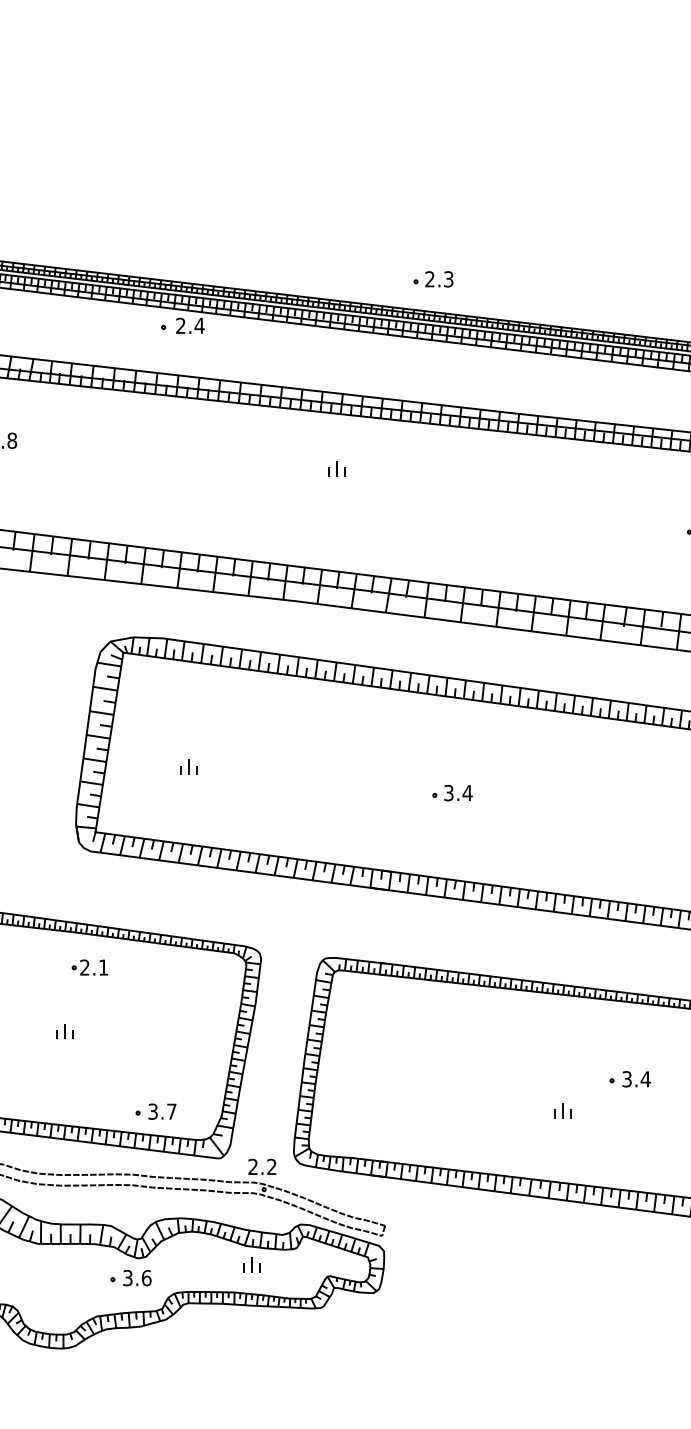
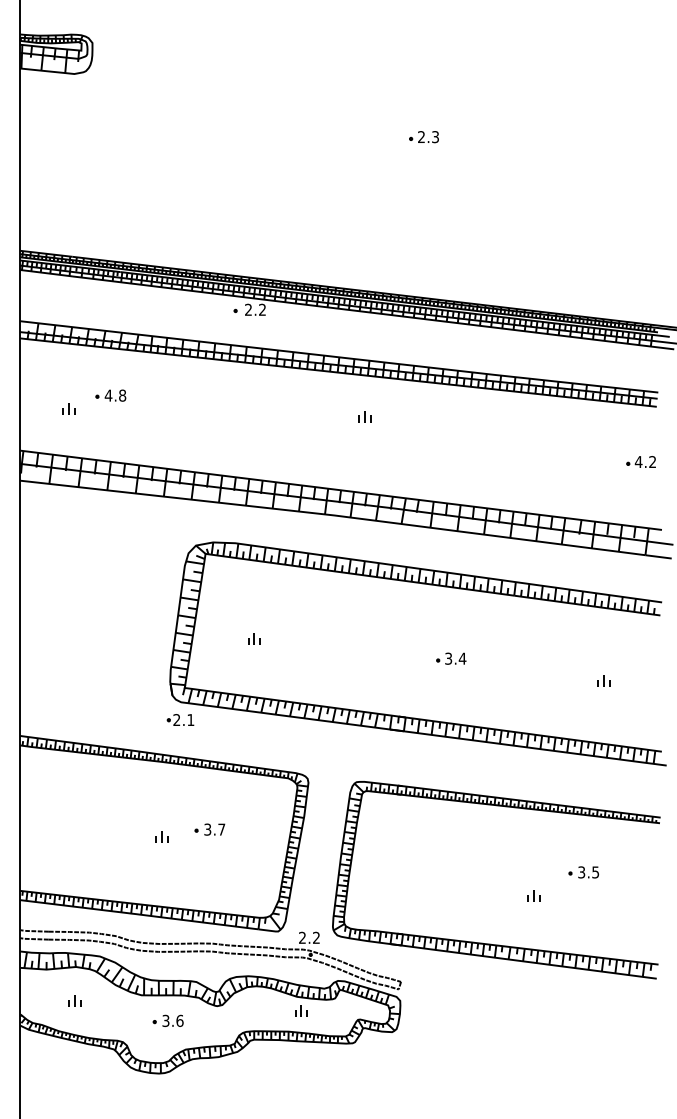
part: (432, 279) -> (423, 137), moved
text: (199, 325) -> (262, 309), 2.4 -> 2.2
part: (656, 822) -> (603, 680), added
part: (89, 966) -> (180, 719), moved
text: (645, 1079) -> (595, 872), 3.4 -> 3.5
part: (155, 1111) -> (209, 829), moved
part: (129, 1277) -> (167, 1020), moved

